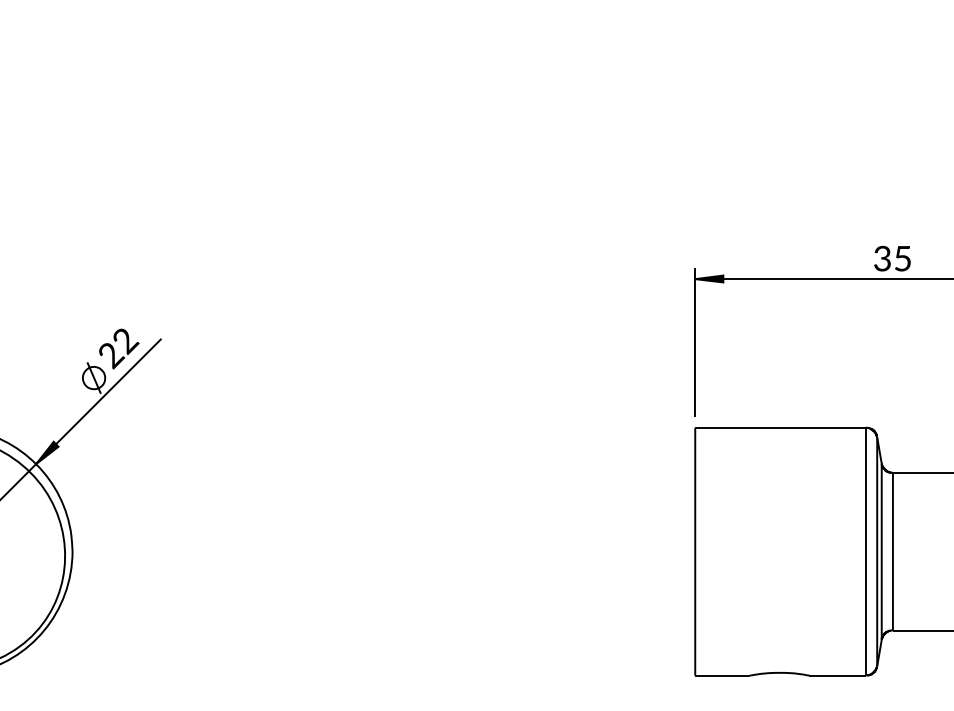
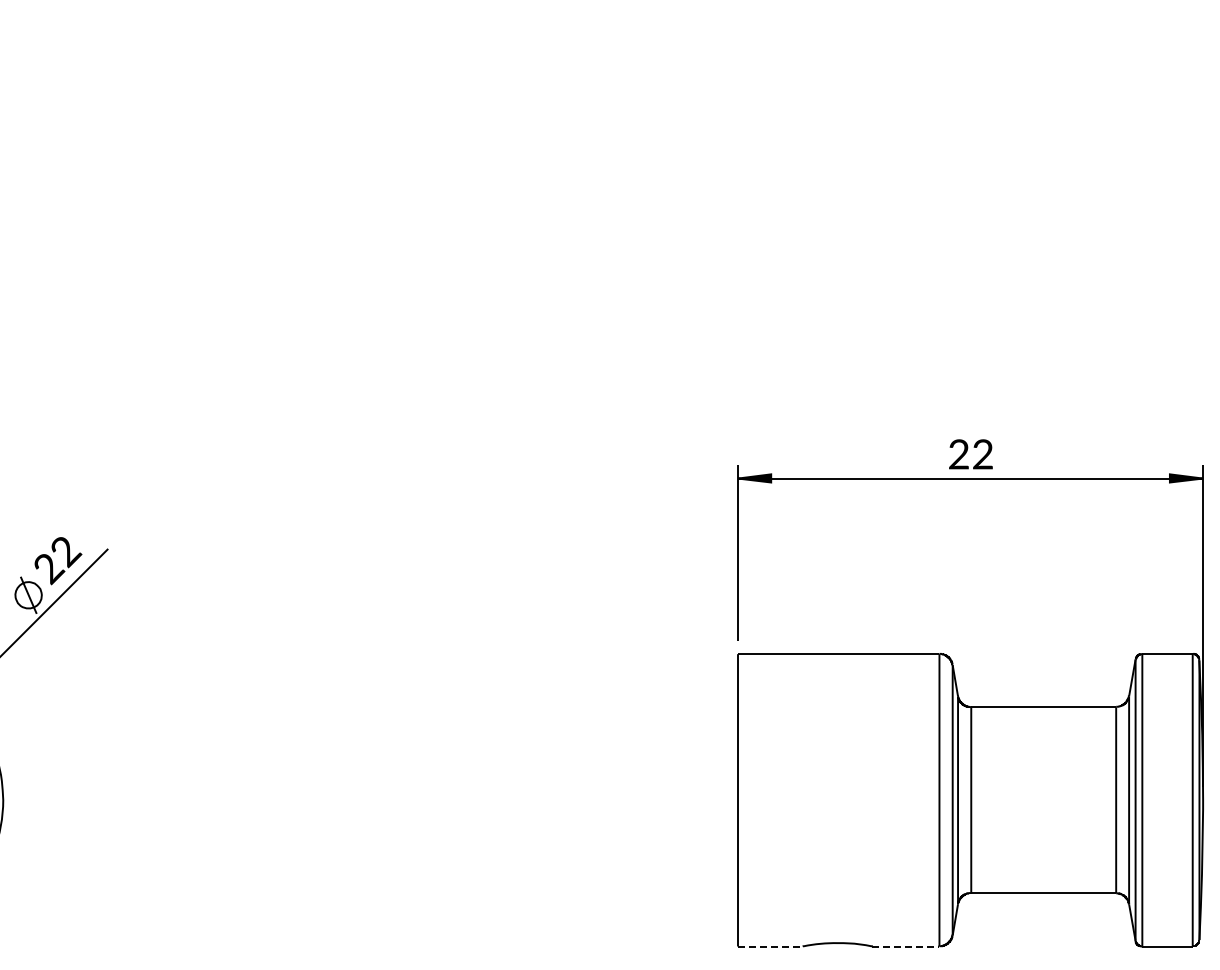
text: (892, 258) -> (970, 454), 35 -> 22
line: (722, 675) -> (770, 946), solid -> dashed
line: (838, 675) -> (906, 946), solid -> dashed

